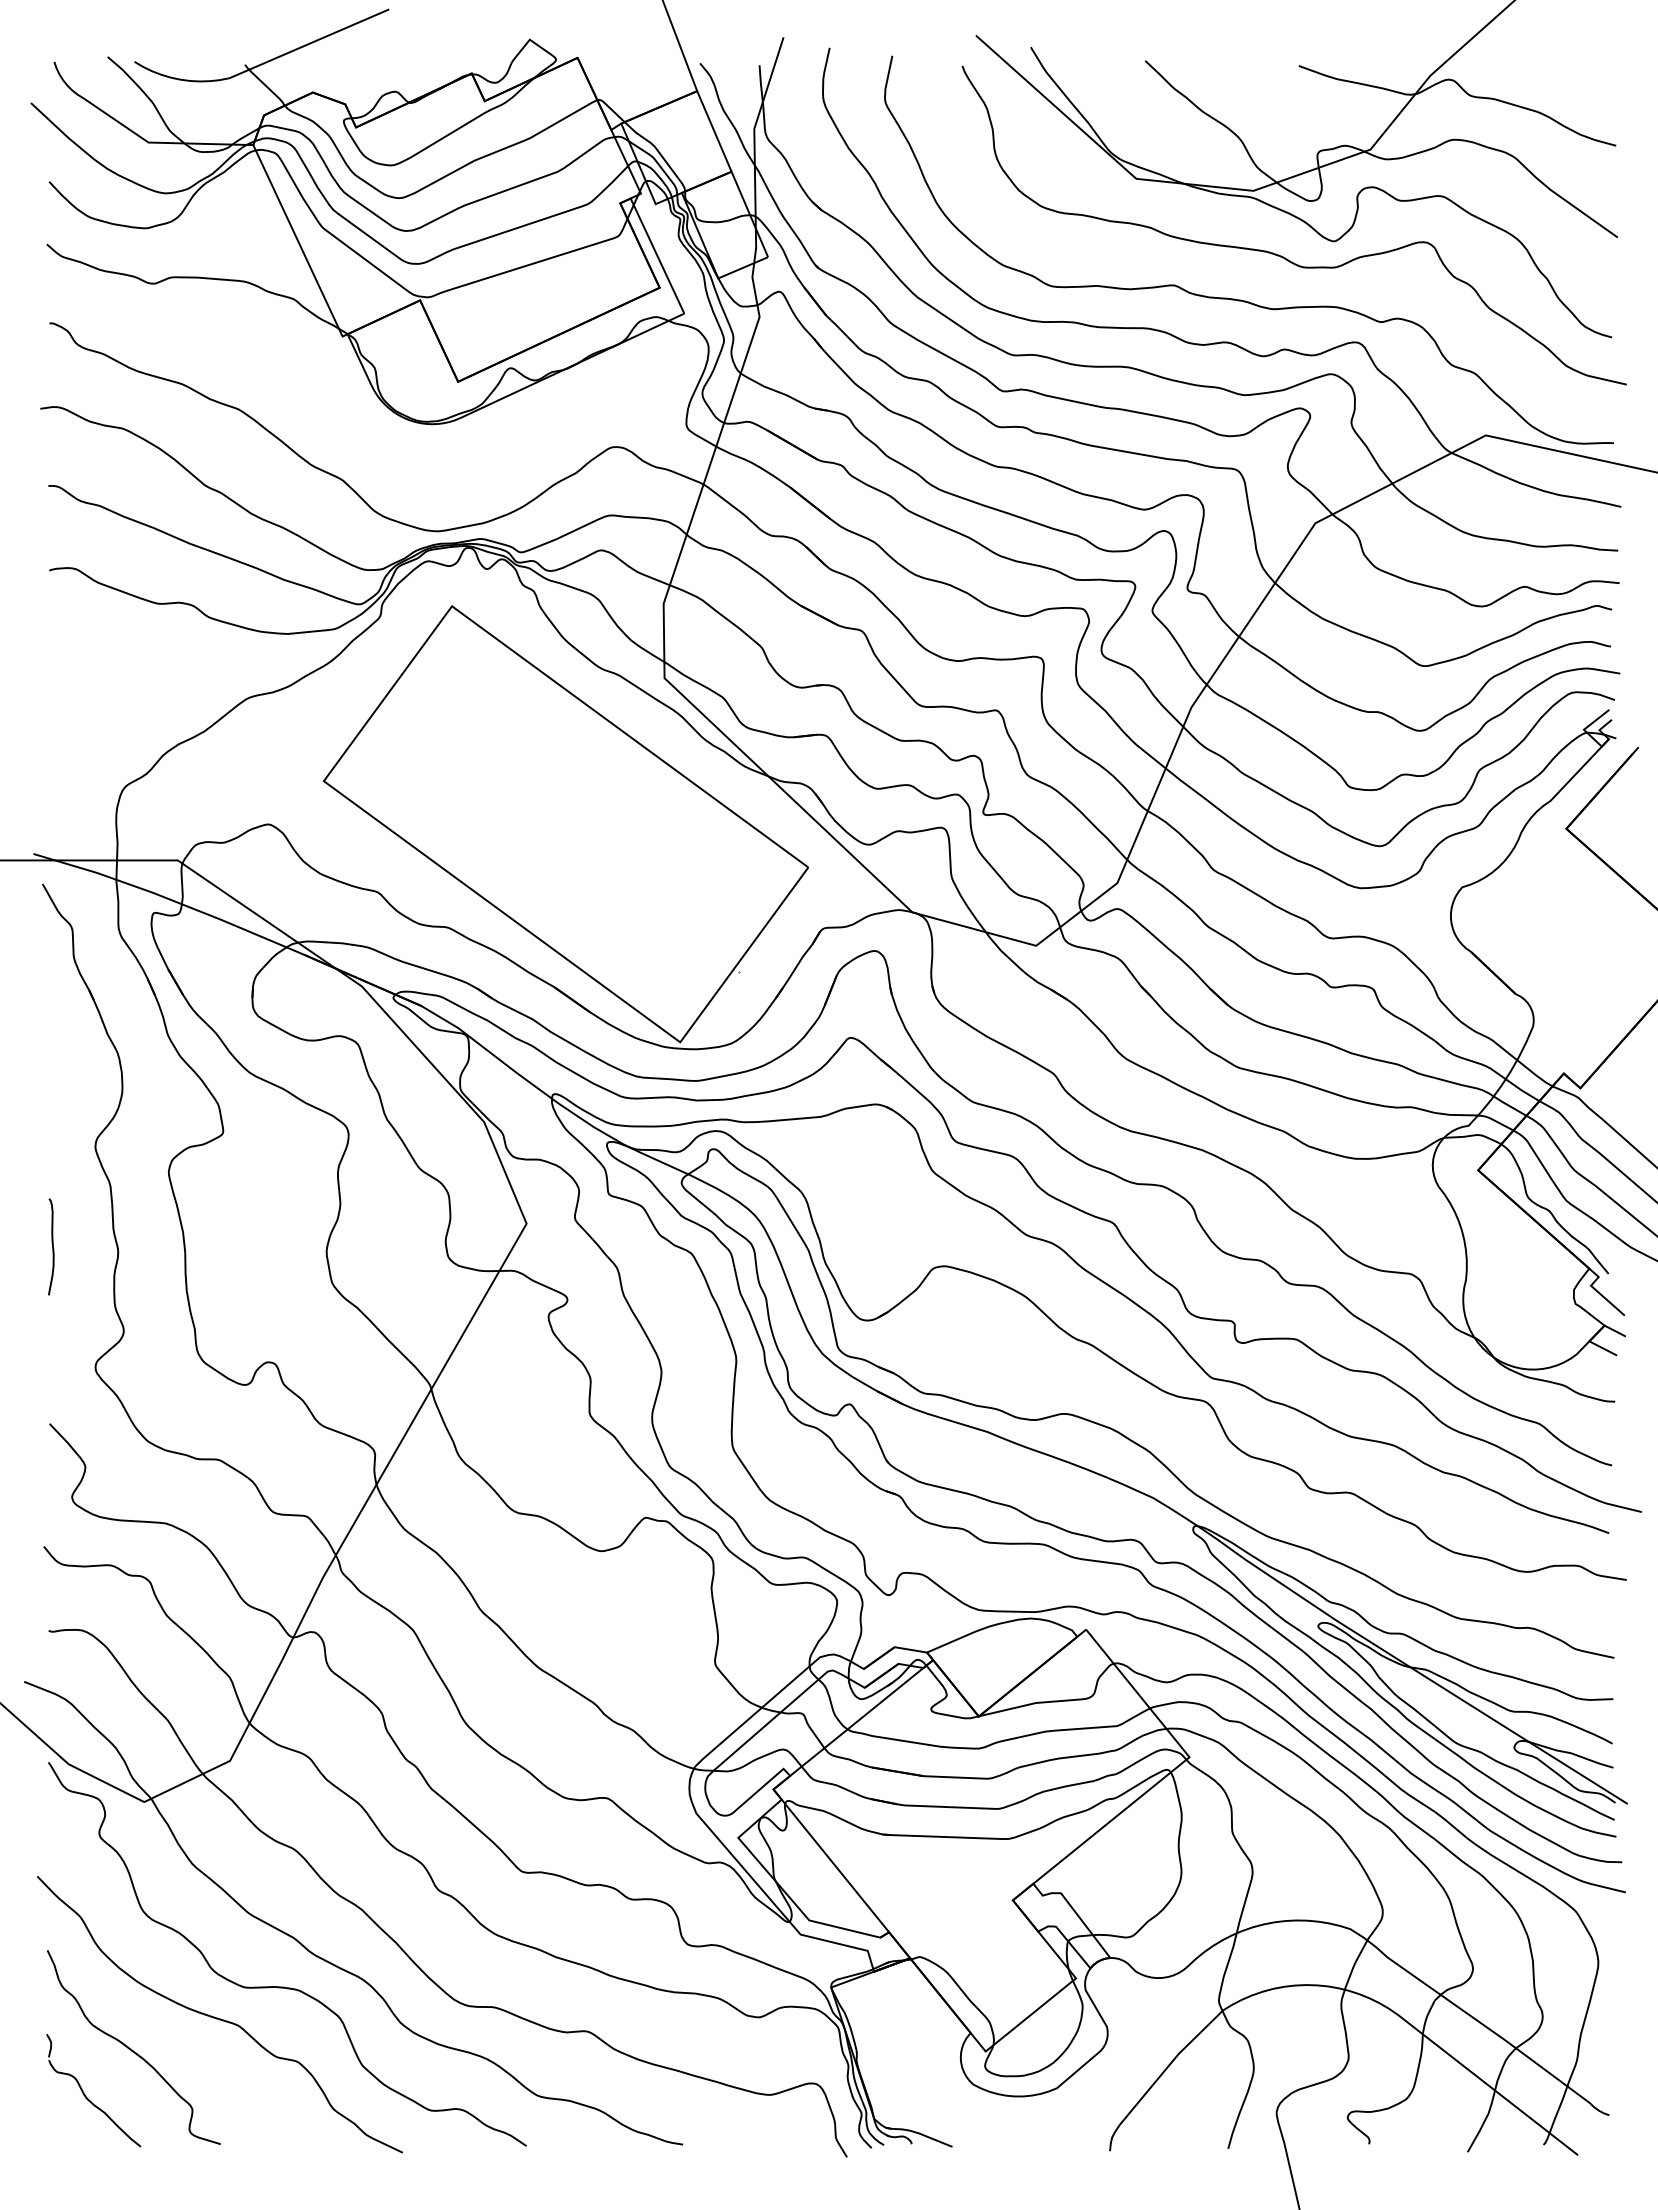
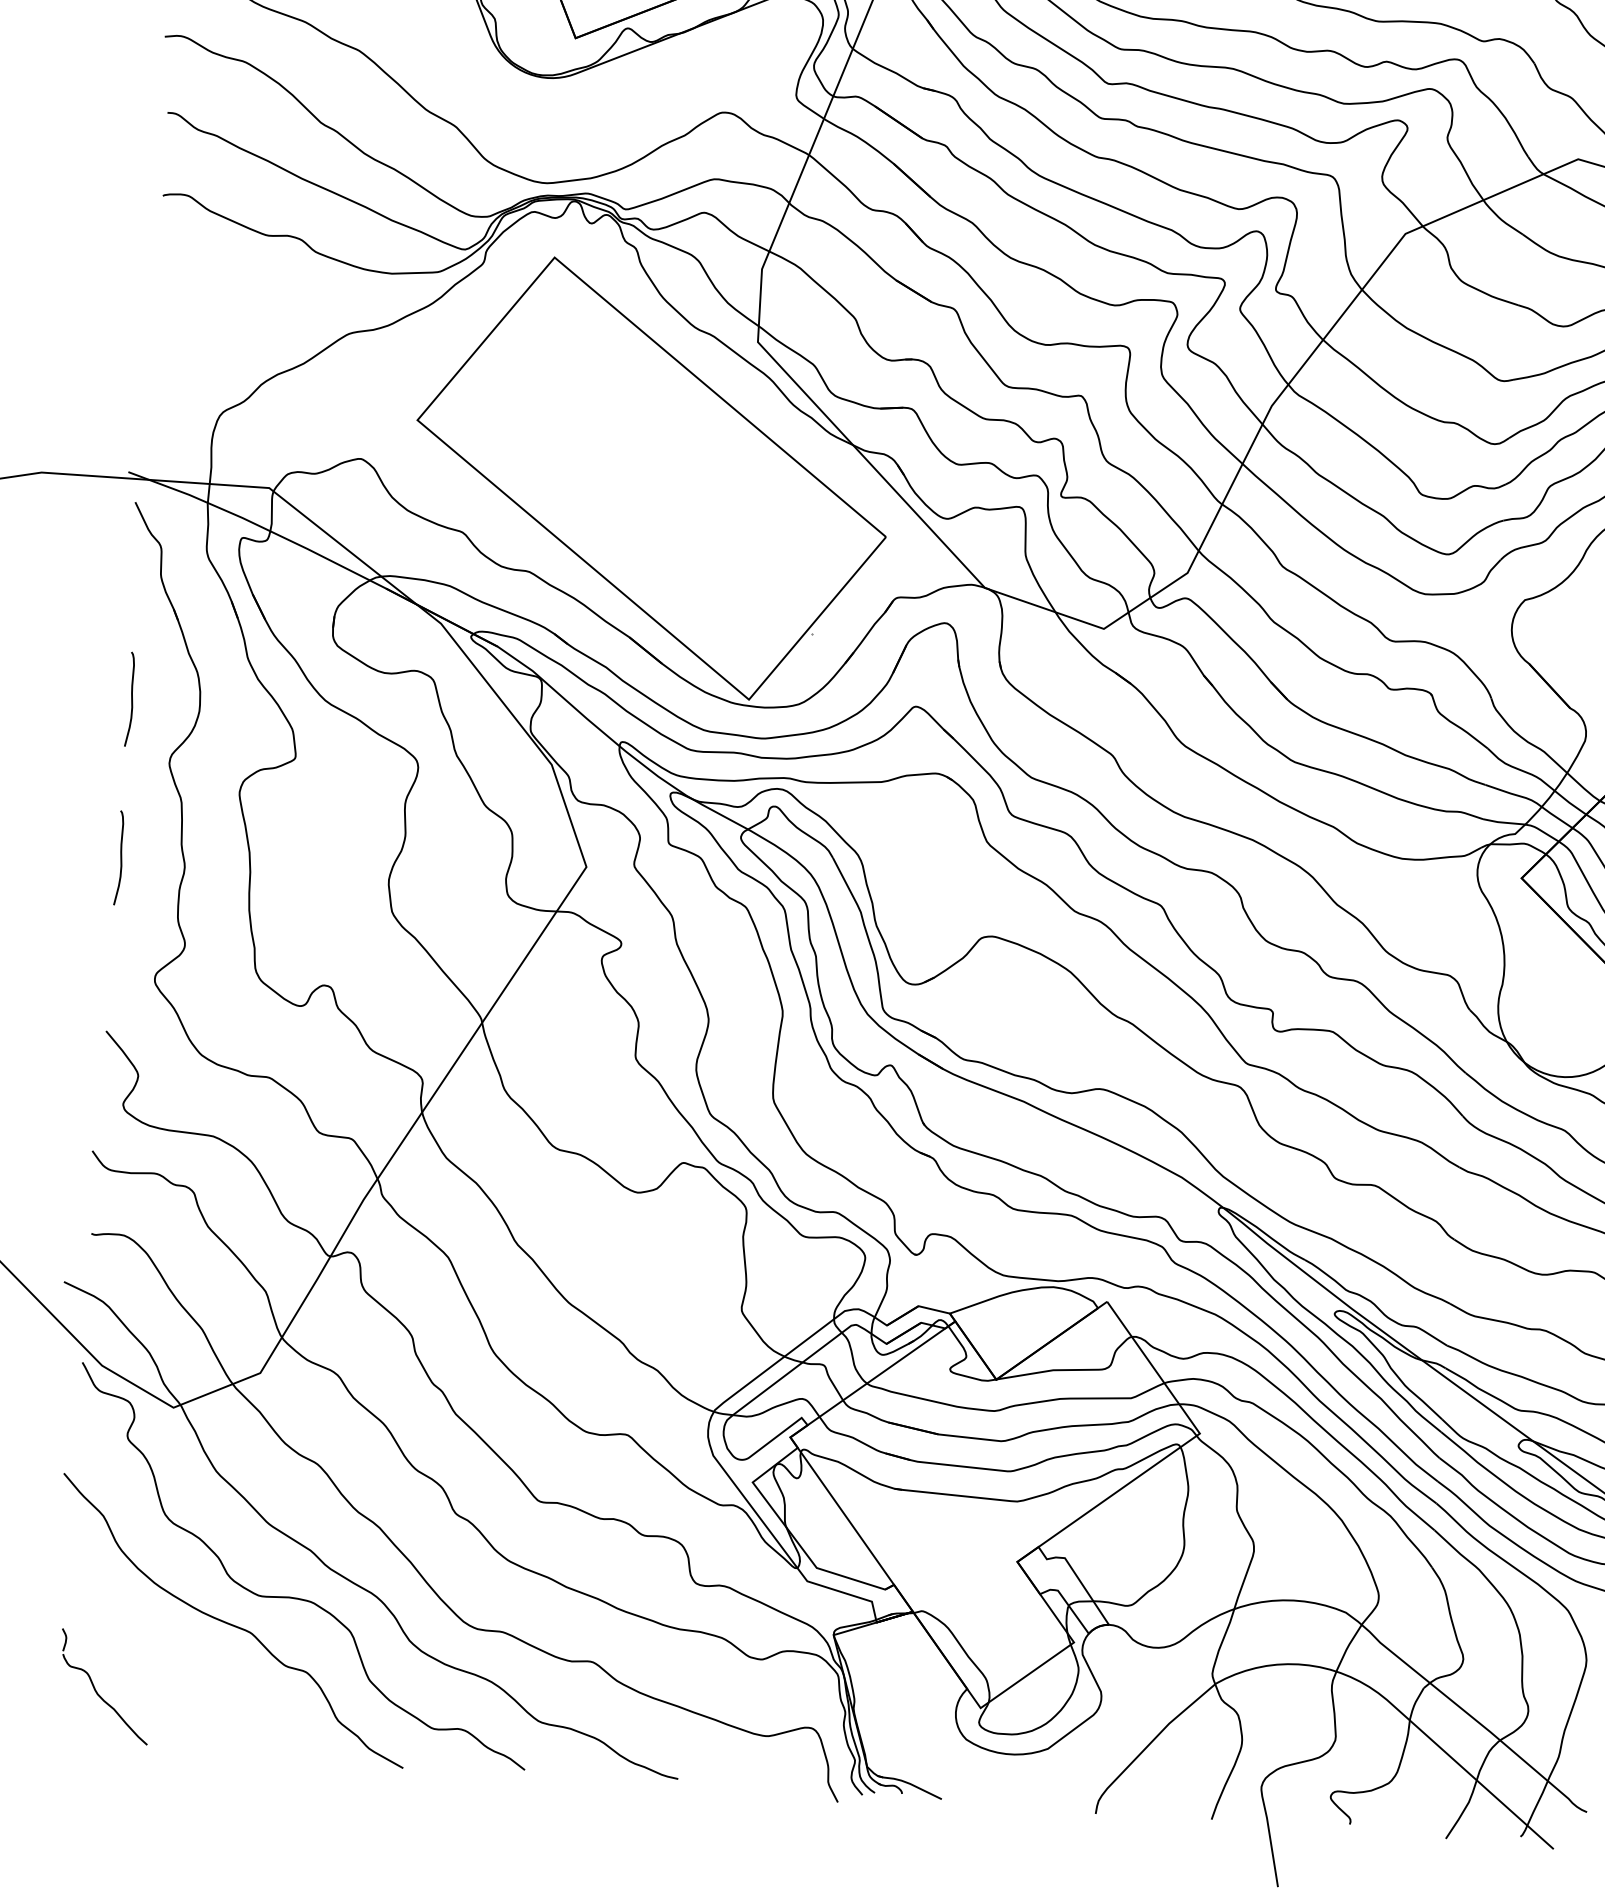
curve: (52, 1084) -> (131, 699), added
curve: (132, 2049) -> (145, 1649), removed

